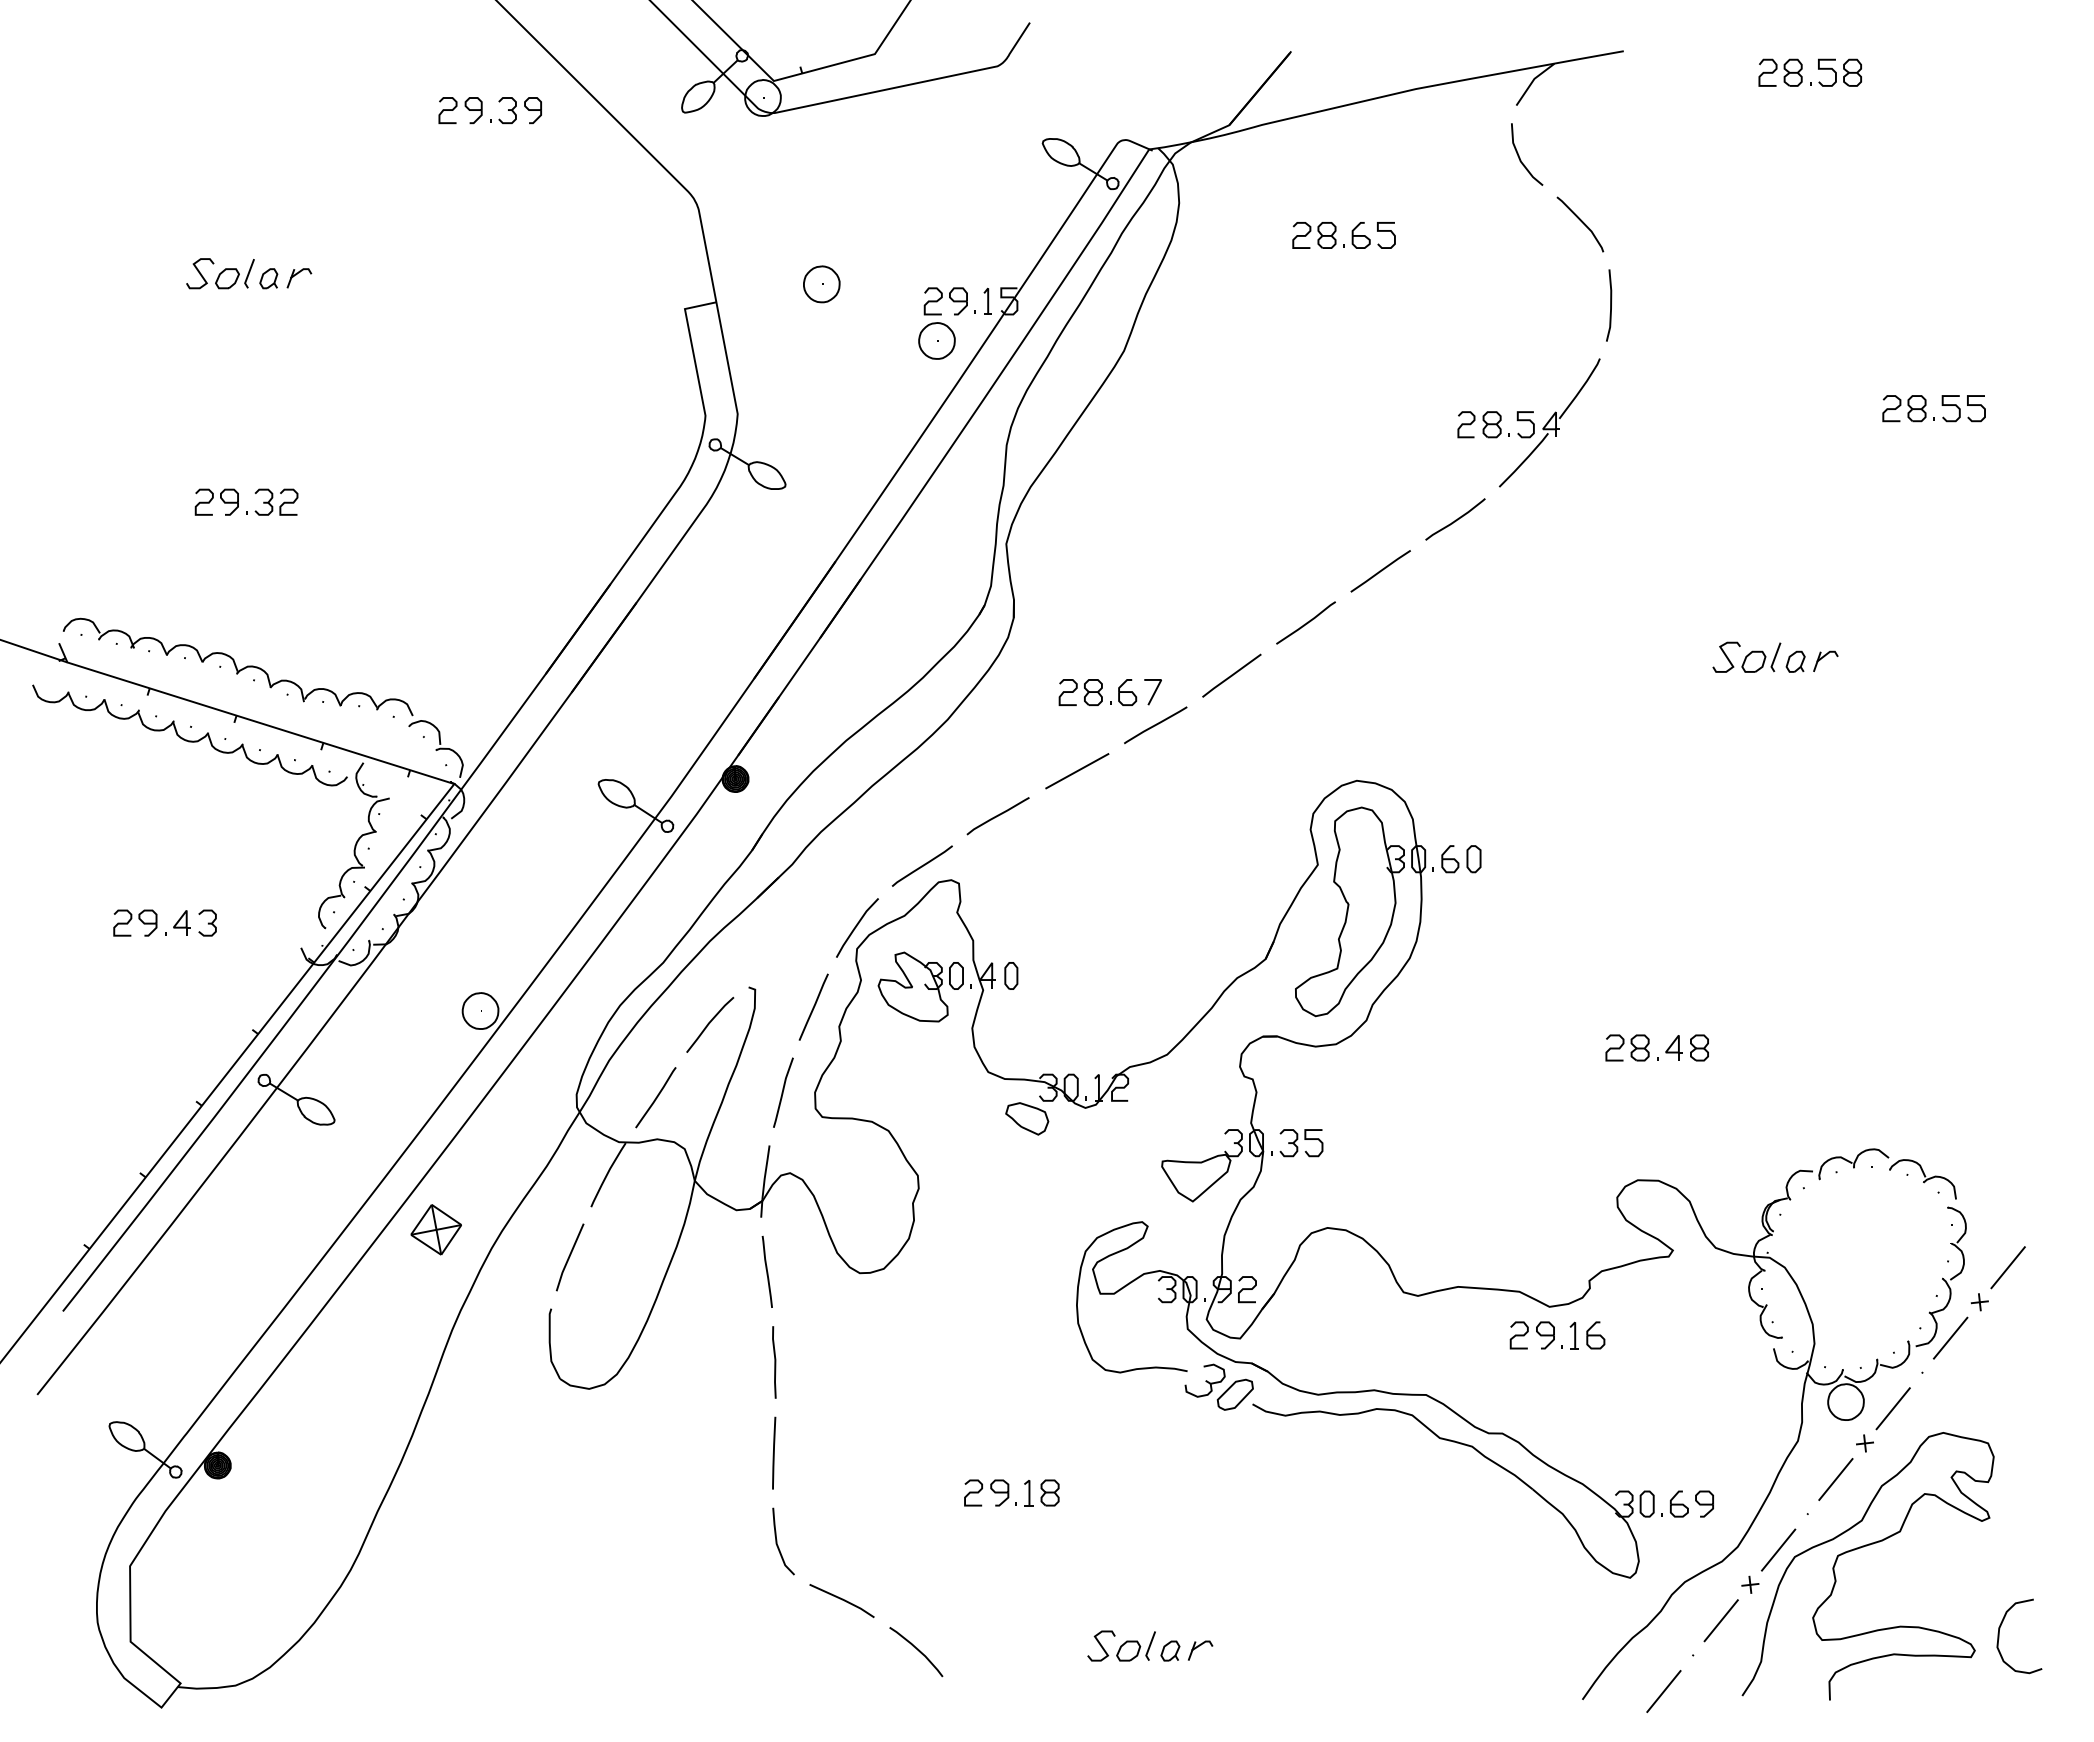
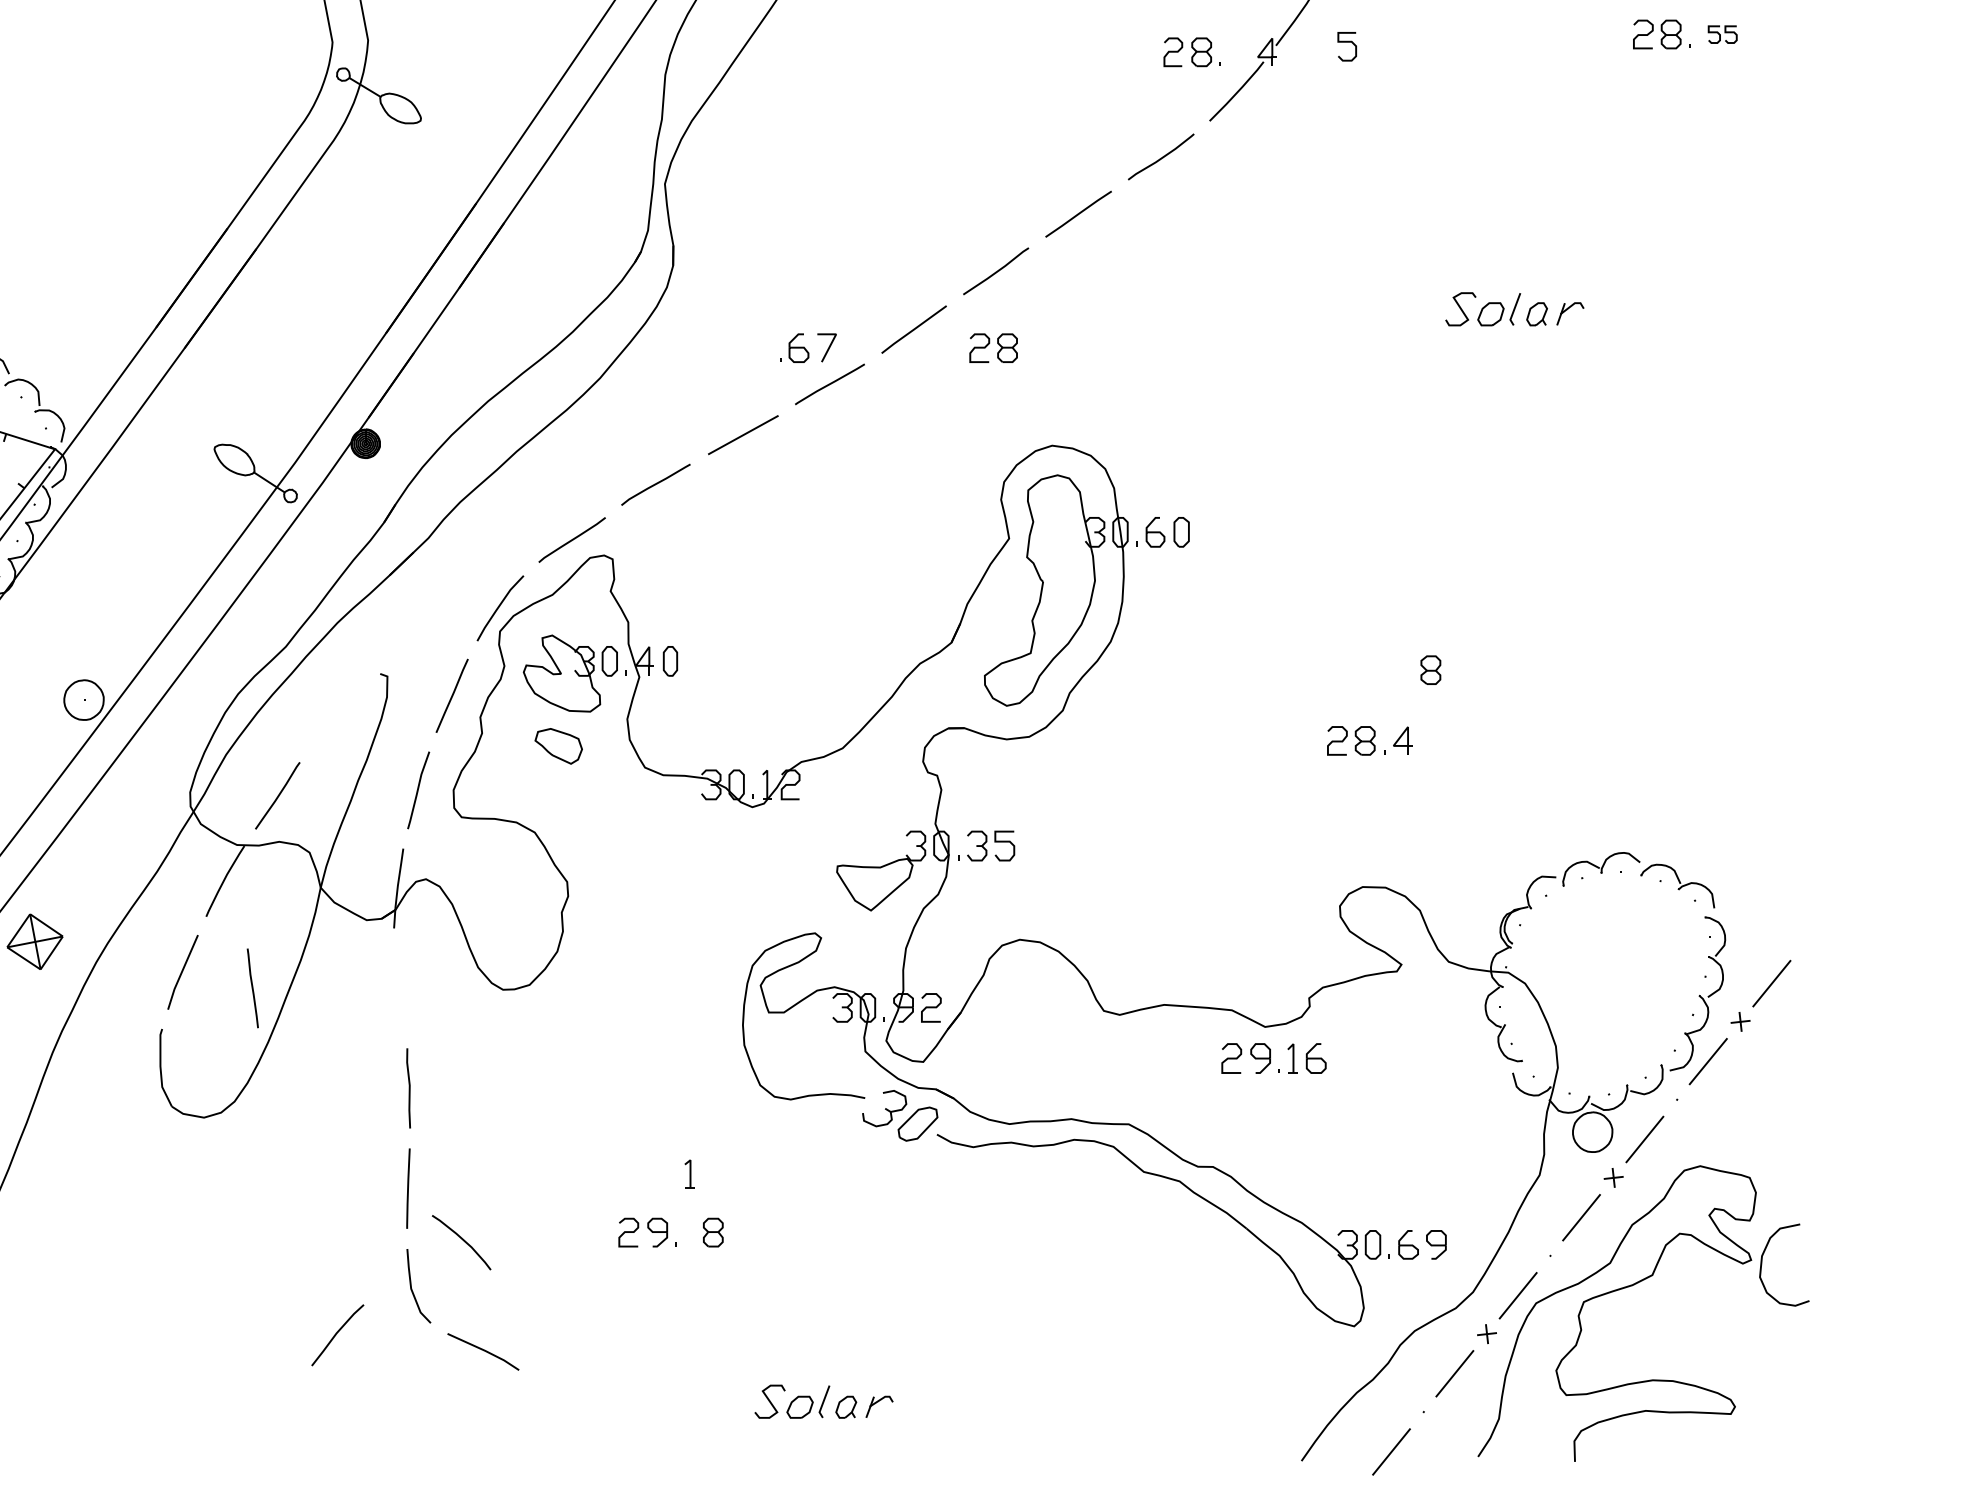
part: (1963, 408) -> (1722, 34), size x0.6
curve: (1525, 421) -> (1346, 43), moved
part: (1080, 692) -> (993, 348), moved
line: (710, 1023) -> (338, 1333), moved
part: (1699, 1047) -> (1430, 669), moved
part: (1027, 1118) -> (559, 745), moved
line: (766, 1271) -> (251, 987), moved
part: (1028, 1493) -> (689, 1174), moved
curve: (1999, 1636) -> (1762, 1265), moved
curve: (917, 1650) -> (462, 1240), moved

